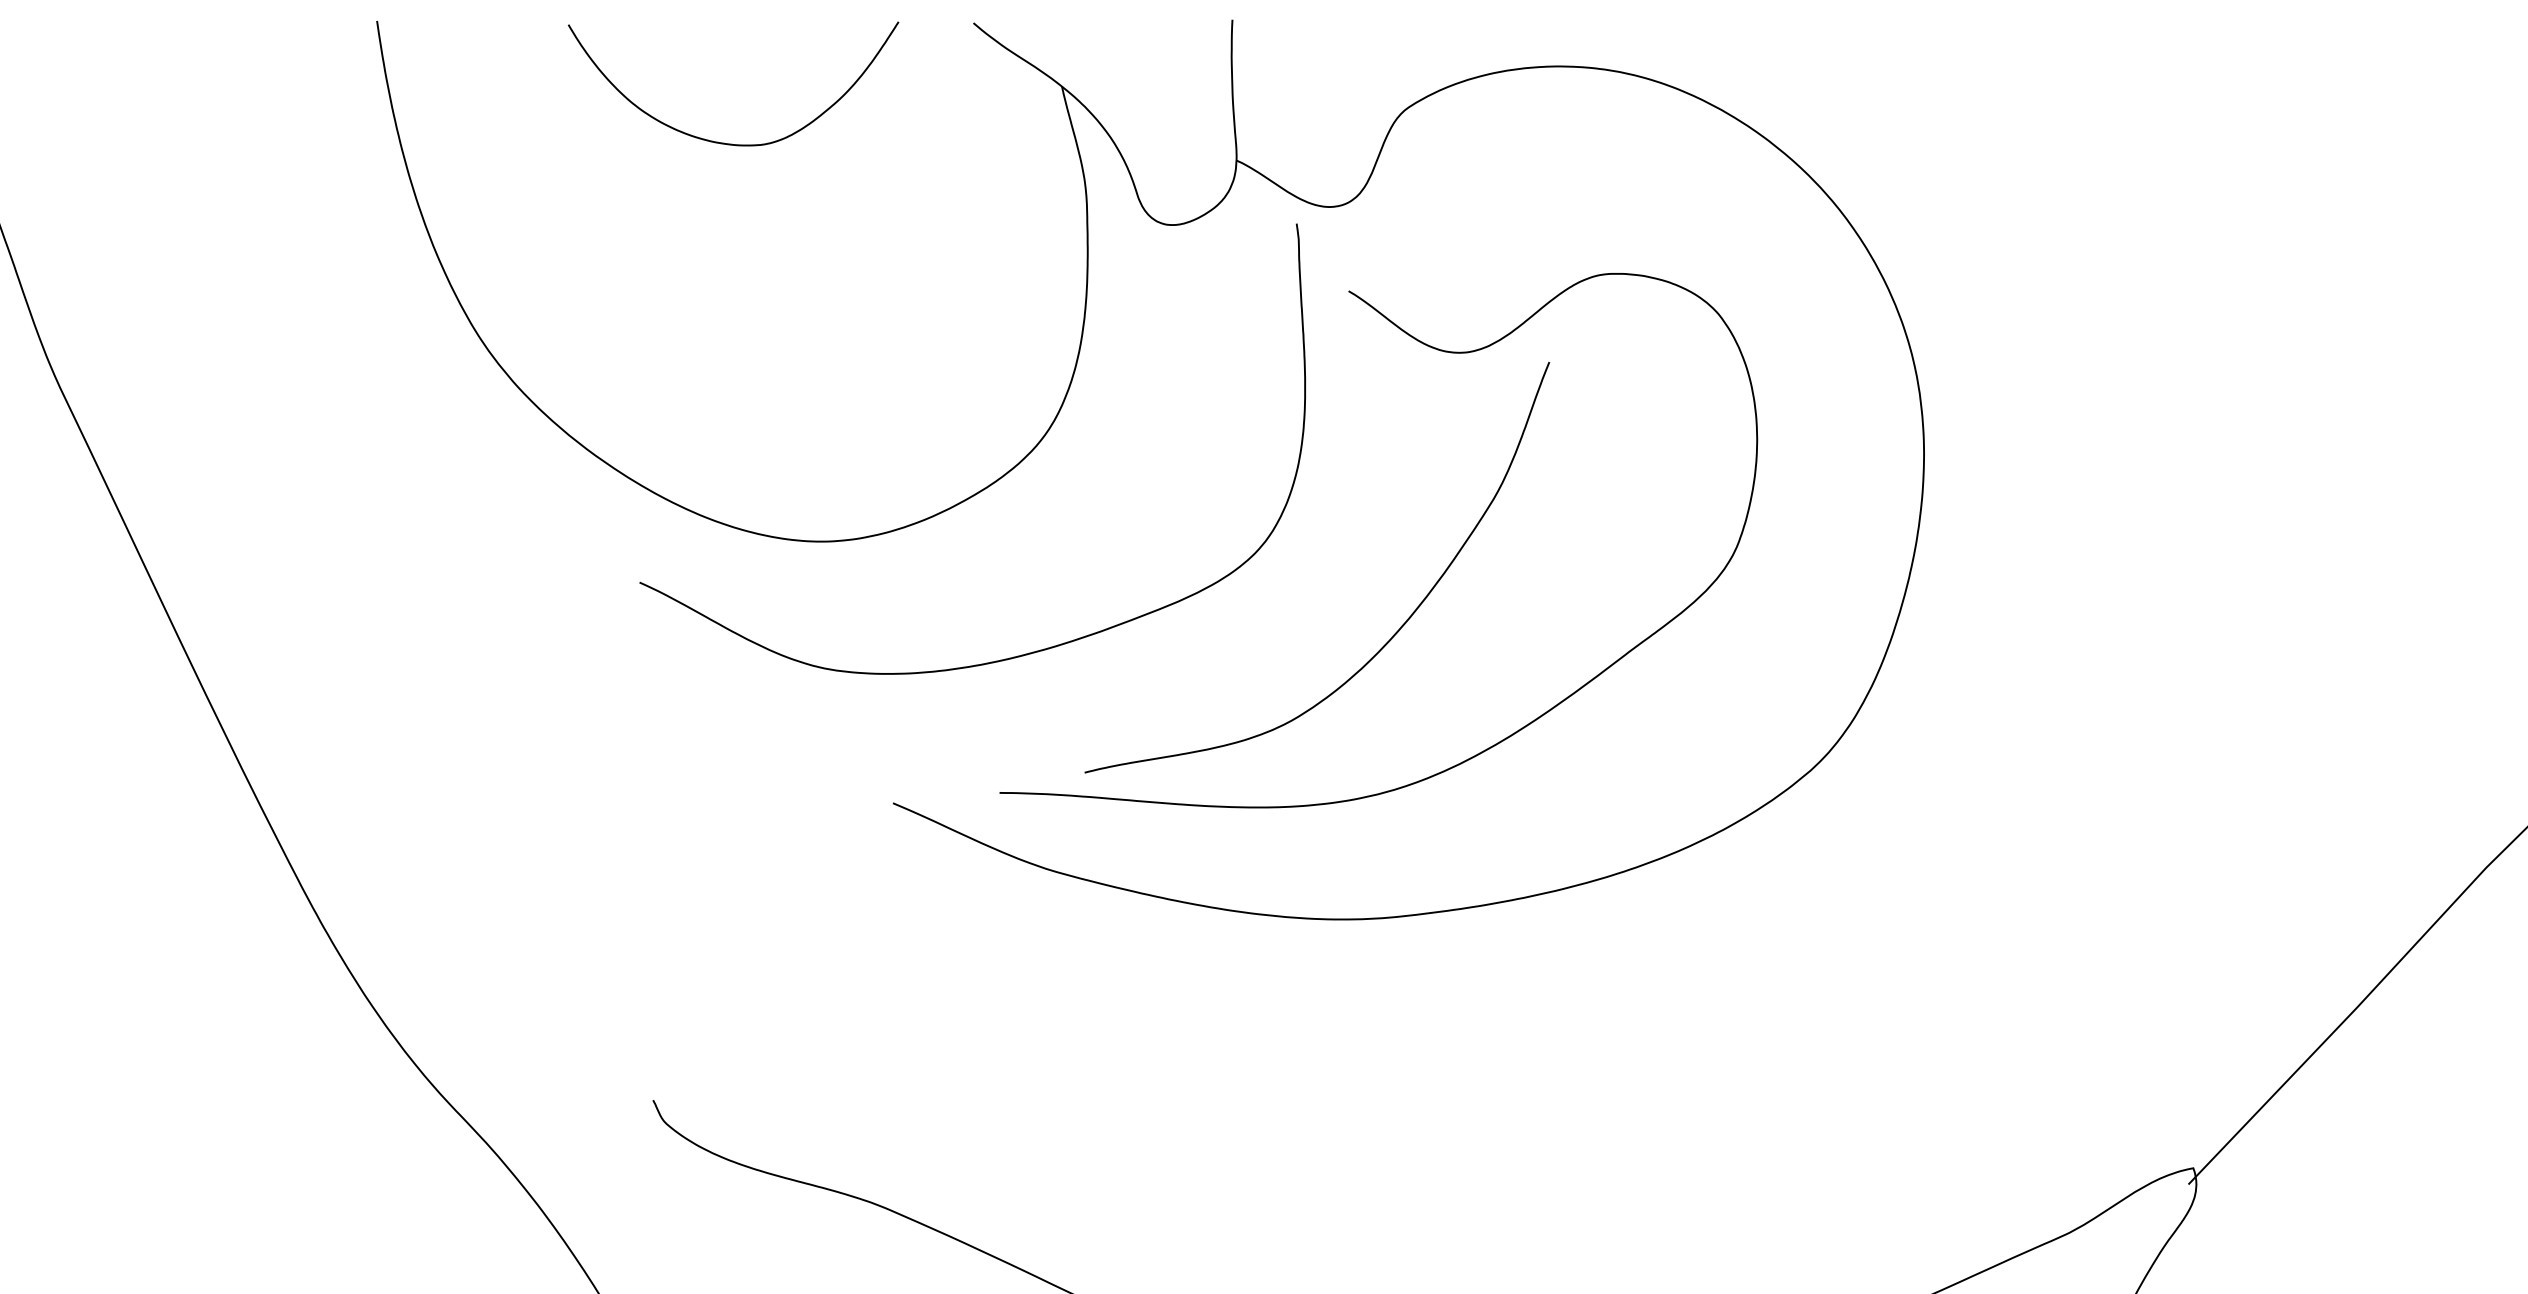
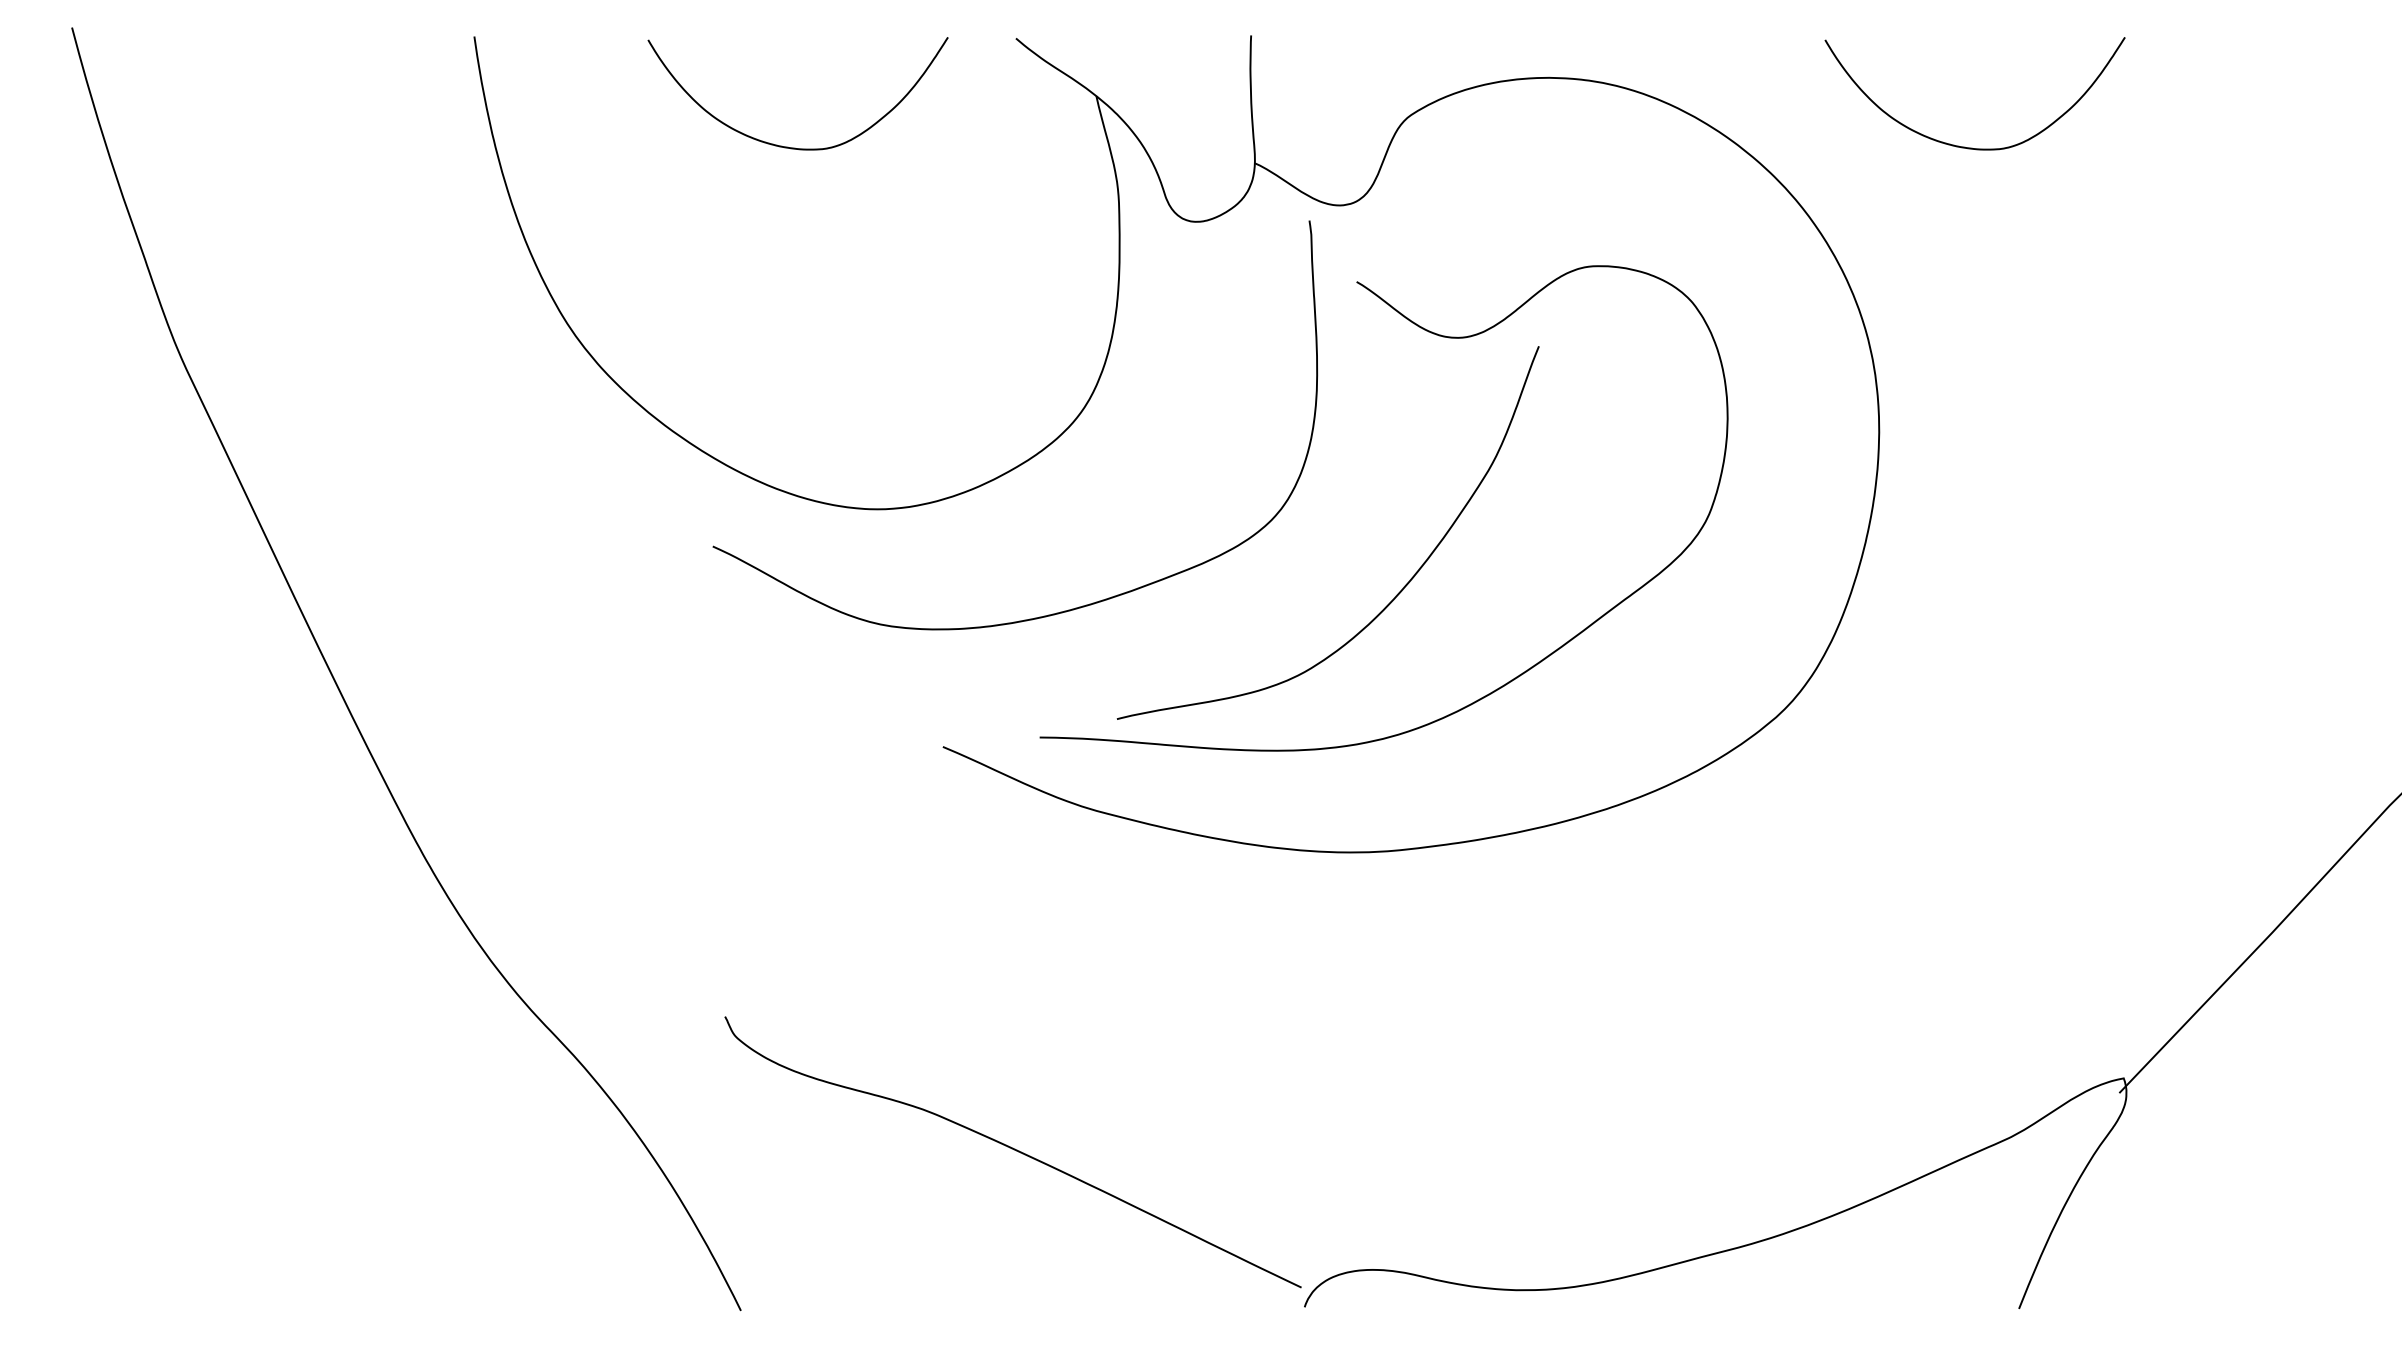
curve: (2017, 142) -> (1964, 146), added

